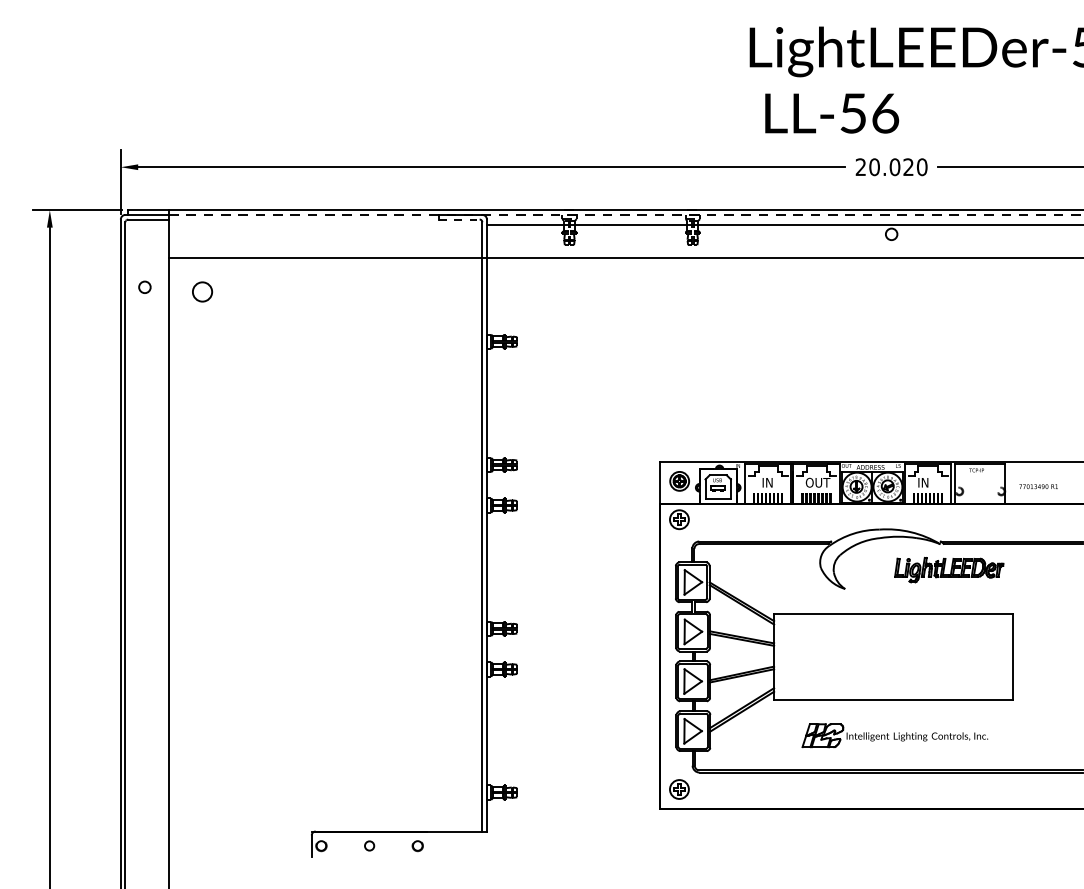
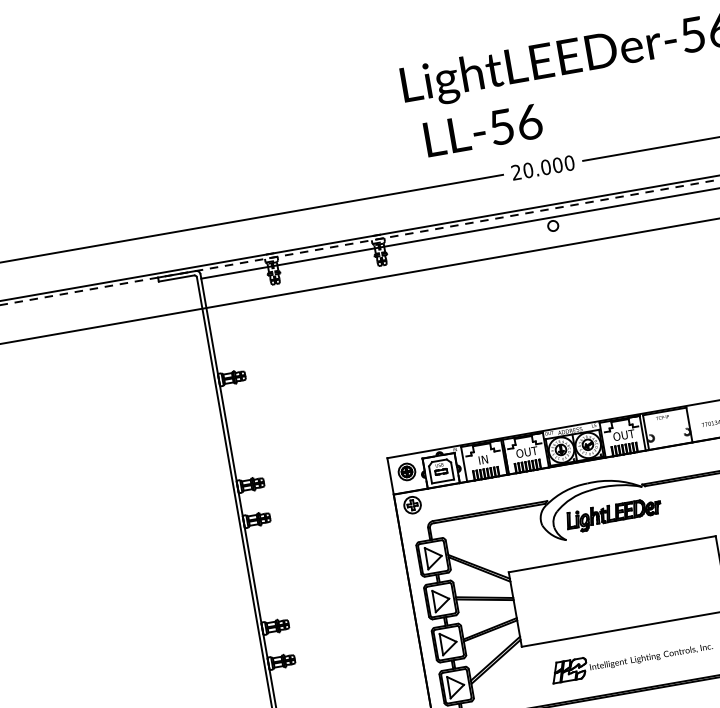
text: (908, 167) -> (557, 165), 20.020 -> 20.000
line: (459, 219) -> (176, 278), dashed -> solid
text: (929, 482) -> (623, 435), IN -> OUT
part: (949, 570) -> (614, 515), moved

